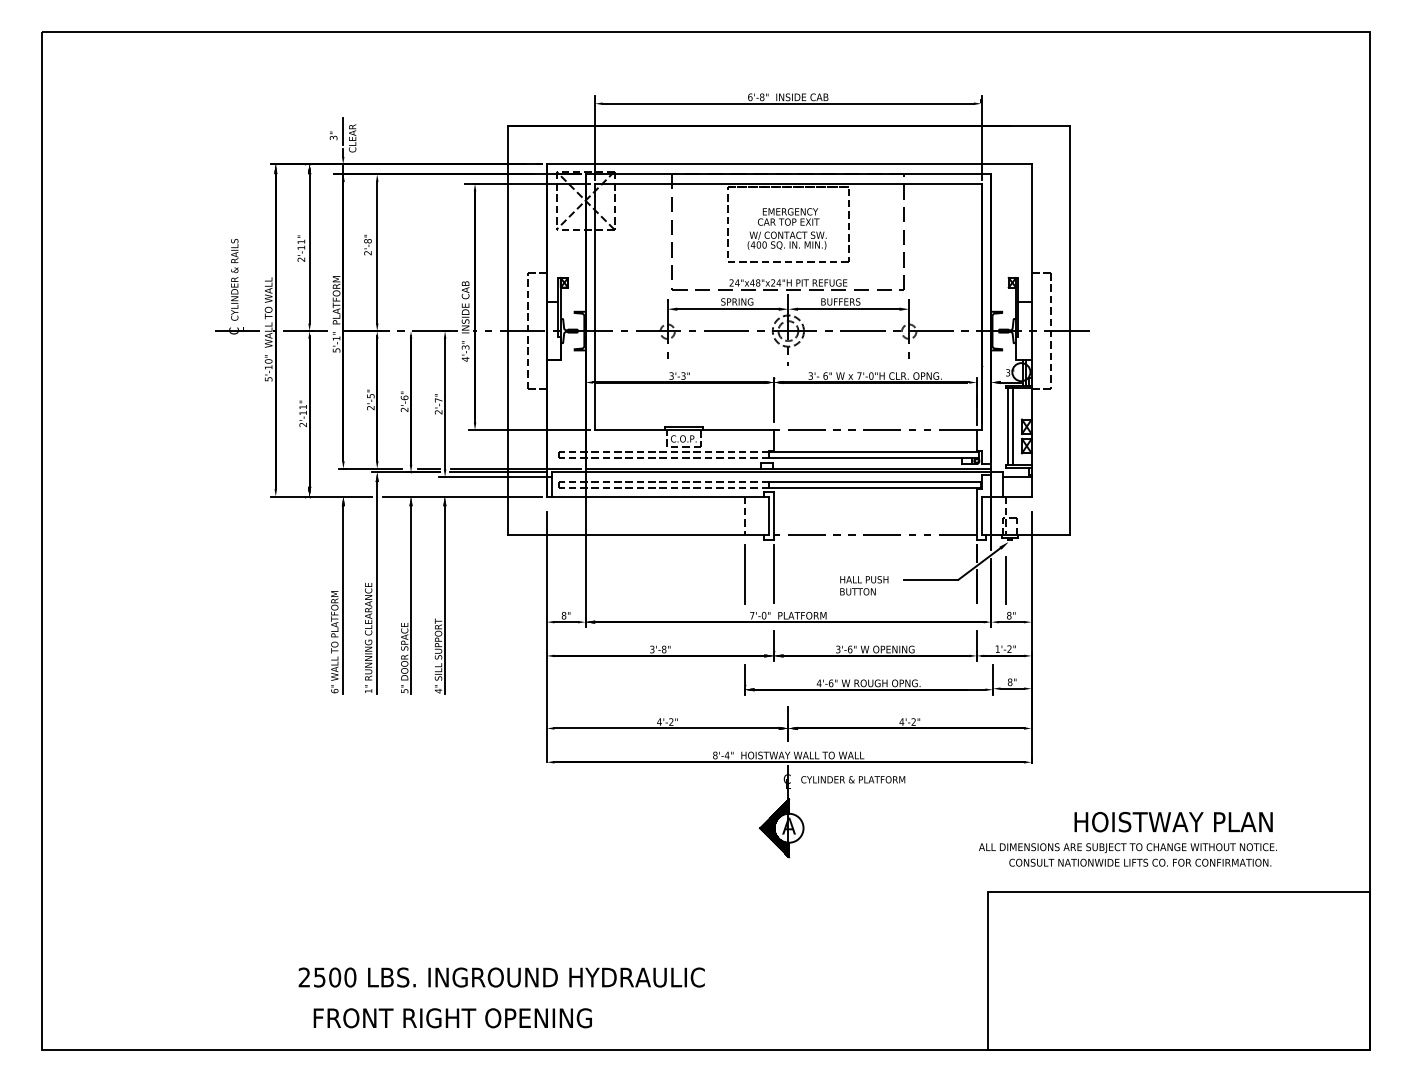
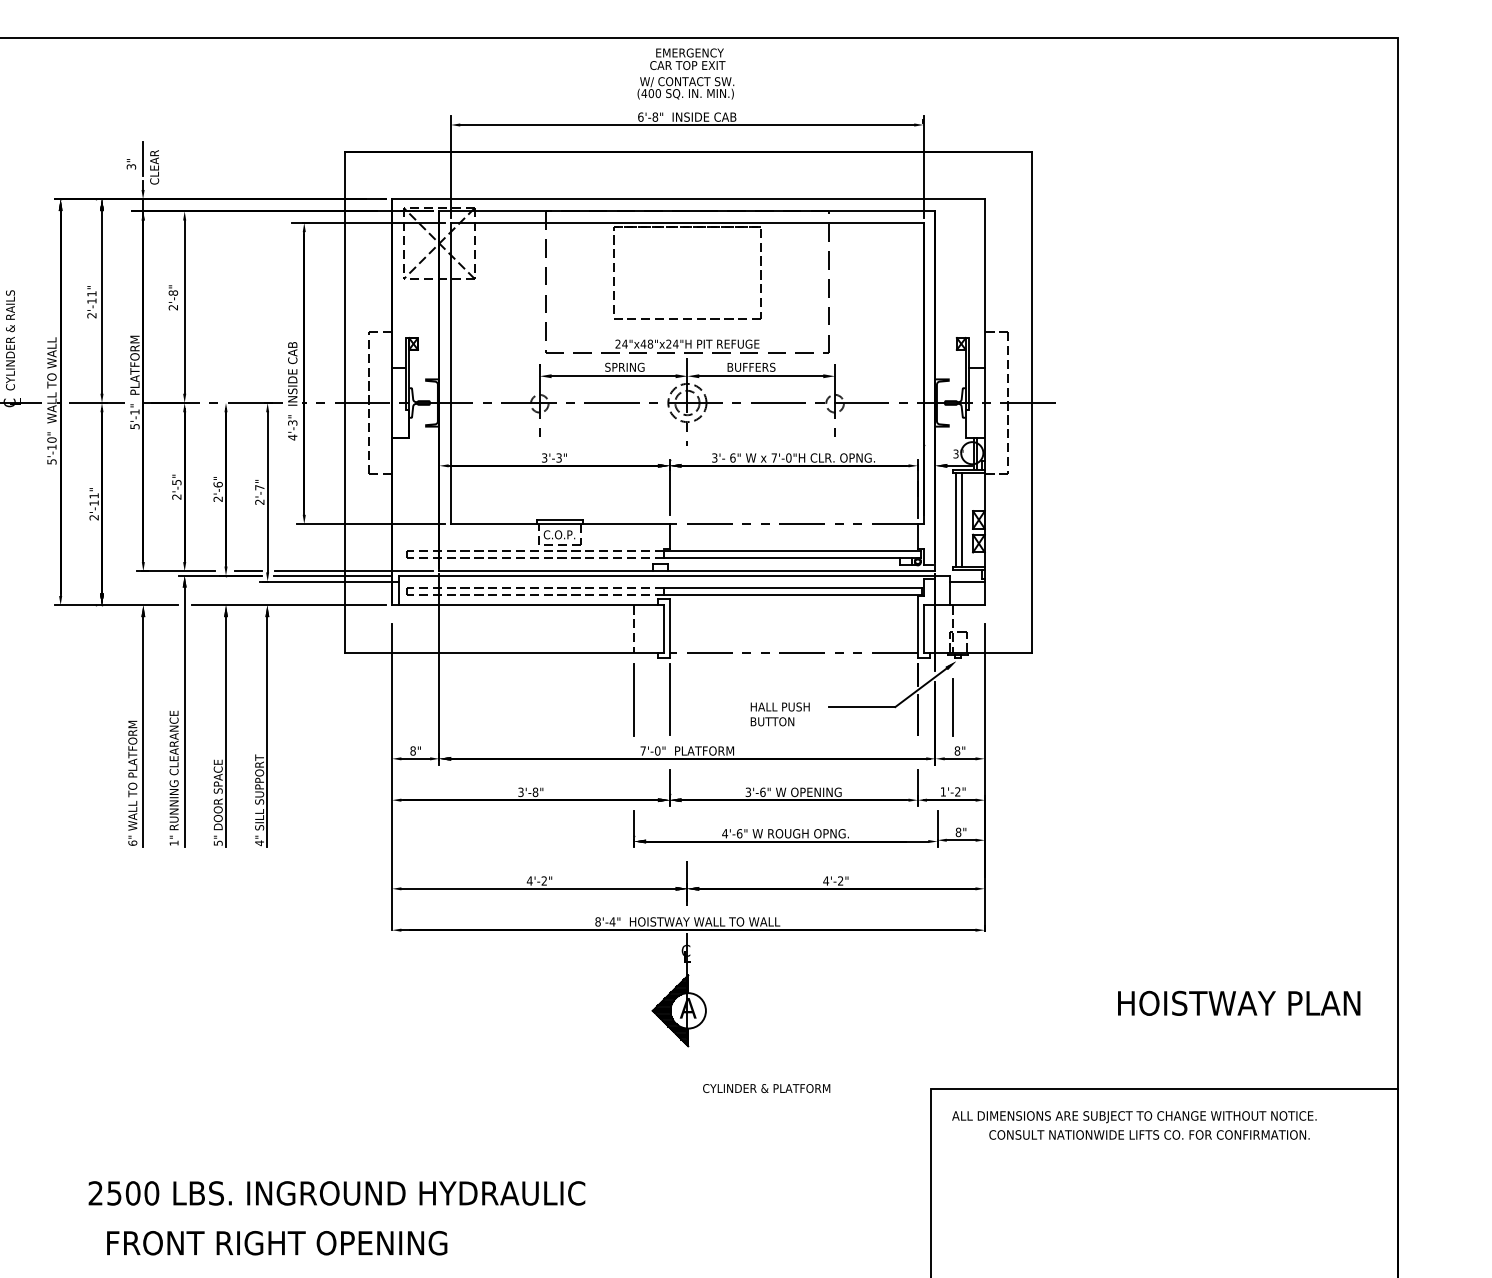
text: (786, 228) -> (685, 73), moved
text: (853, 779) -> (767, 1088), moved
text: (1173, 822) -> (1238, 1003), moved
text: (1127, 854) -> (1133, 1124), moved

